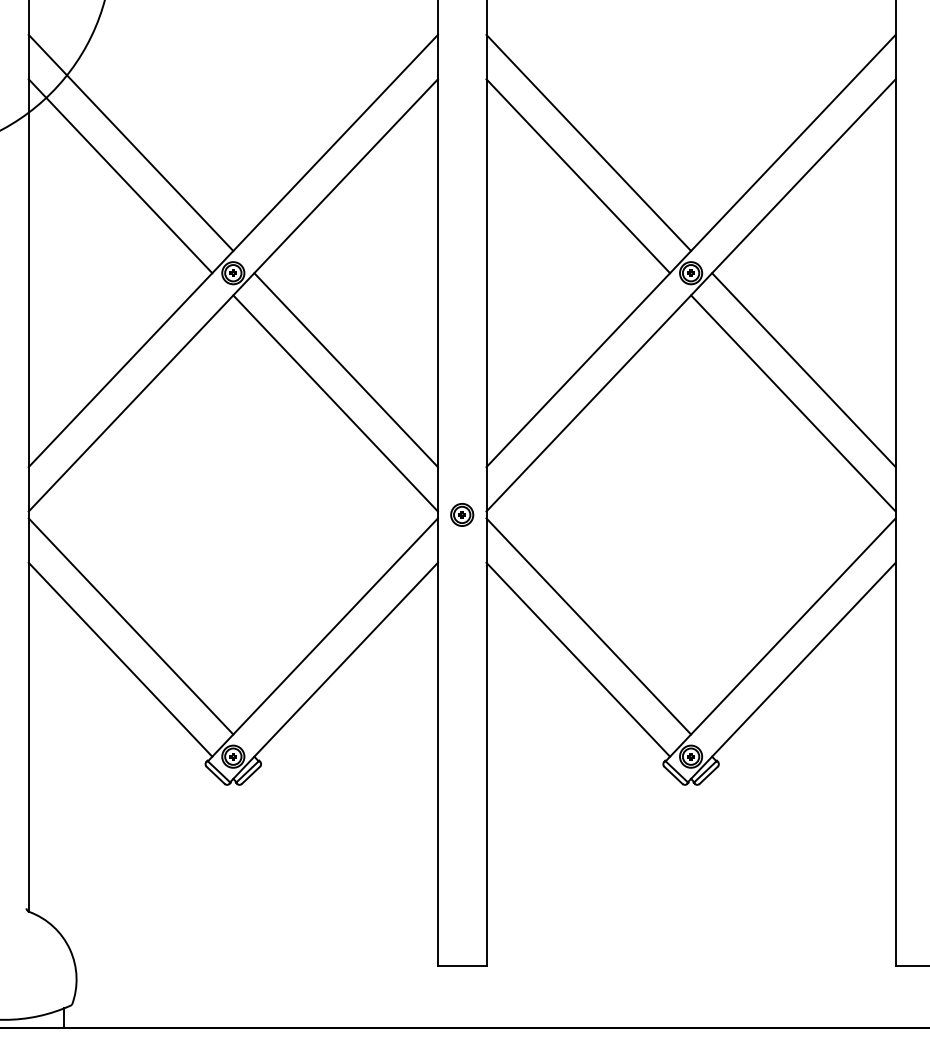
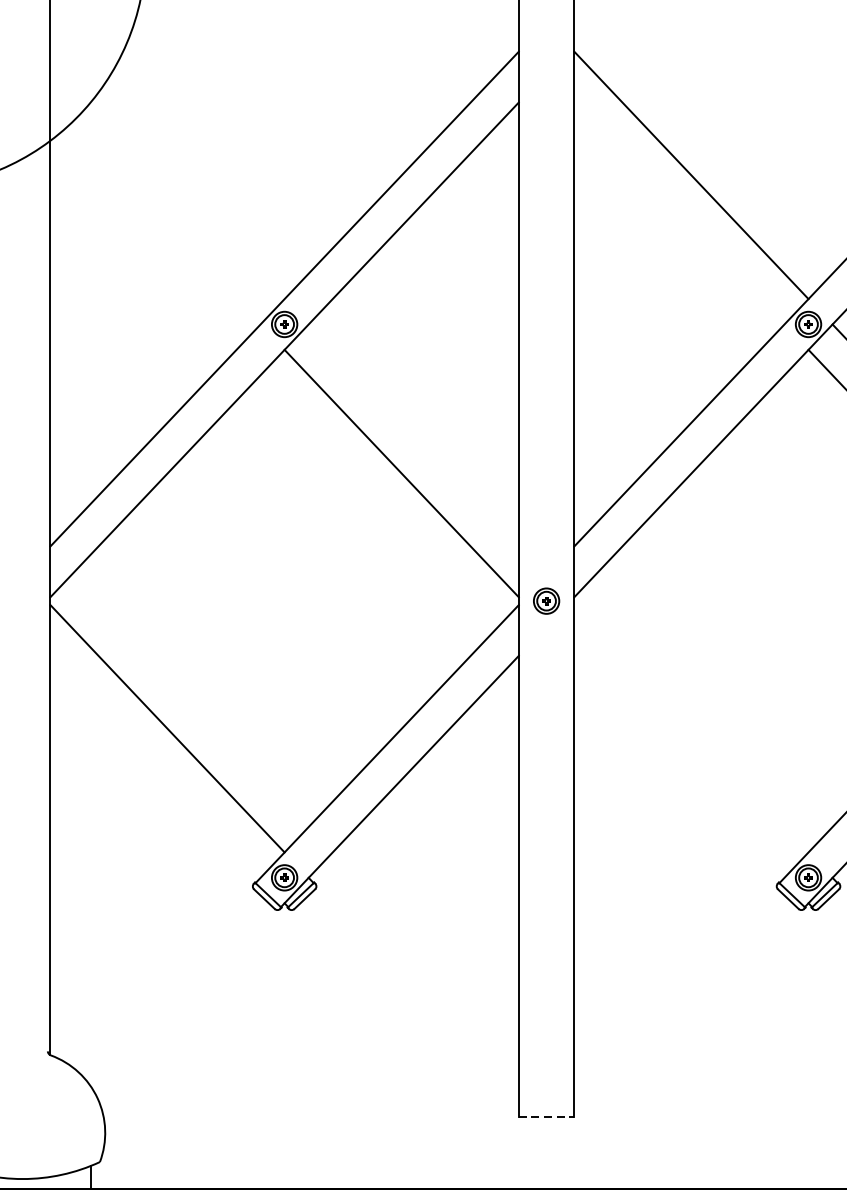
line: (130, 142) -> (166, 174), removed
line: (120, 176) -> (155, 213), removed
line: (578, 176) -> (679, 213), removed
line: (345, 370) -> (412, 435), removed
line: (588, 626) -> (691, 728), removed
line: (120, 659) -> (155, 766), removed
line: (578, 659) -> (679, 766), removed
line: (462, 965) -> (546, 1116), solid -> dashed

